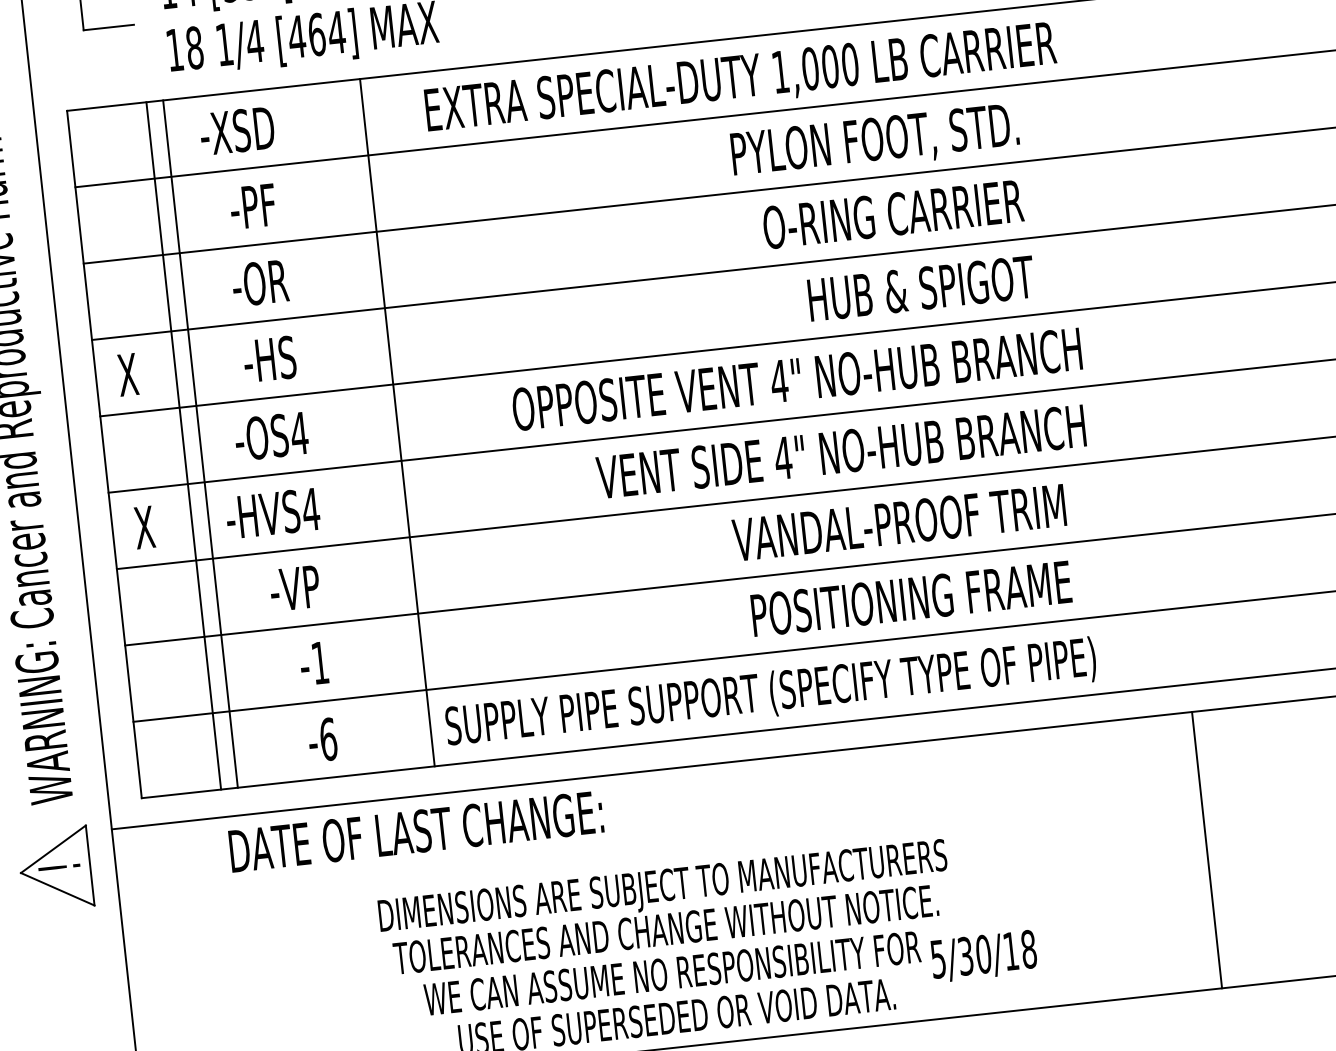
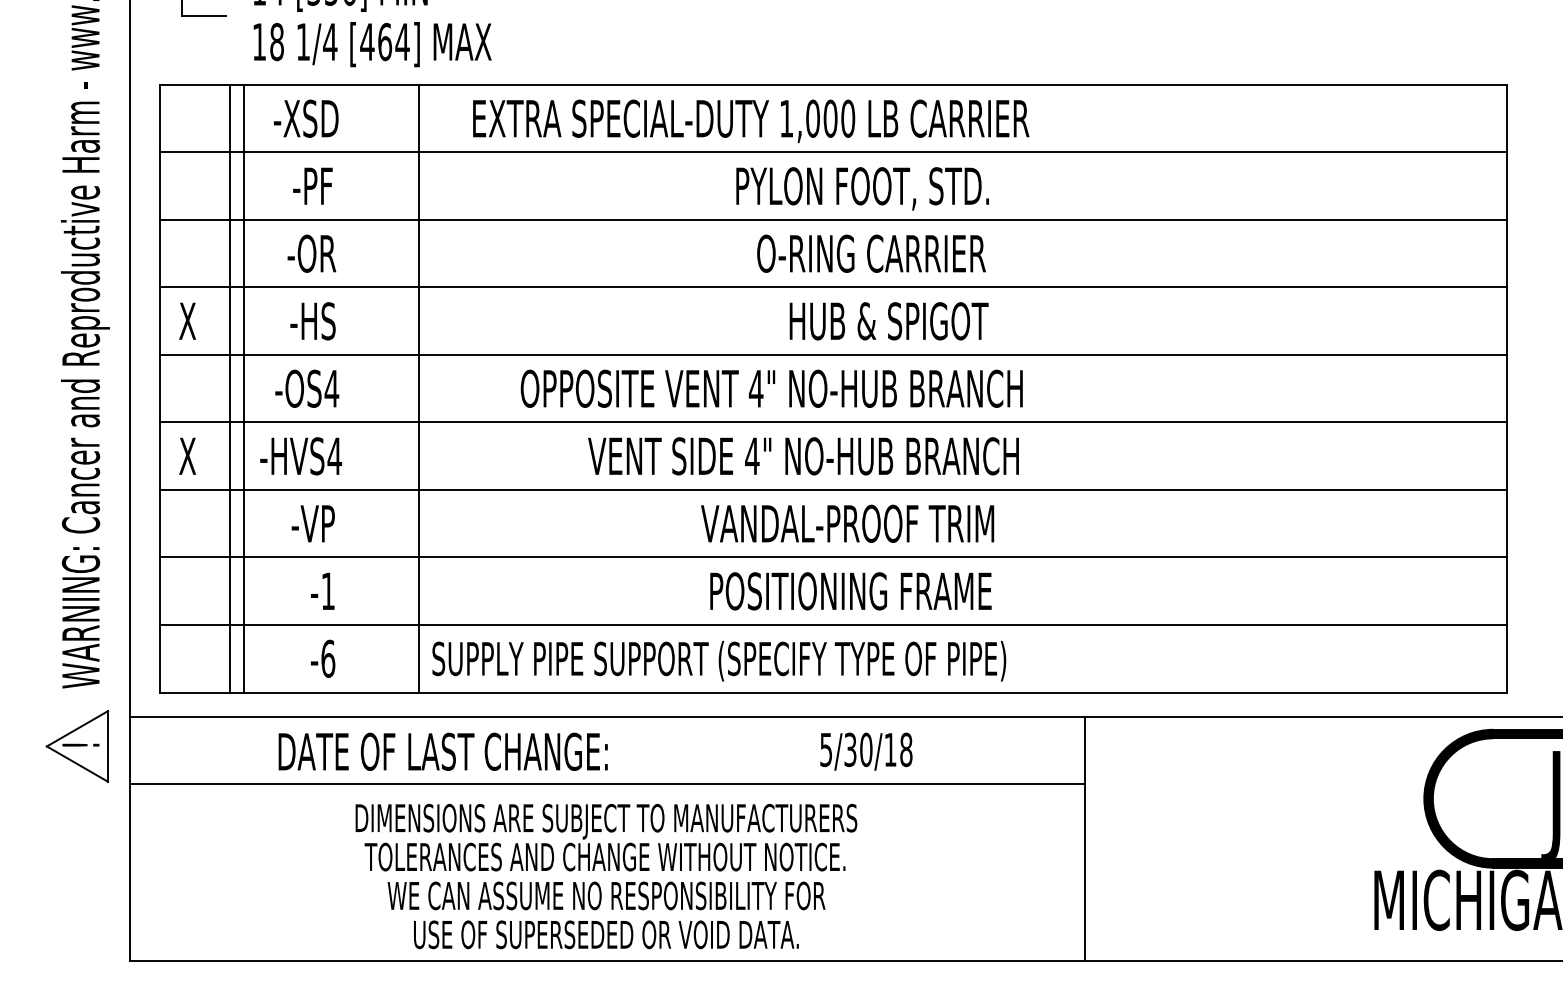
text: (415, 831) -> (442, 751), moved
line: (659, 846) -> (607, 783), added
text: (984, 956) -> (866, 751), moved

